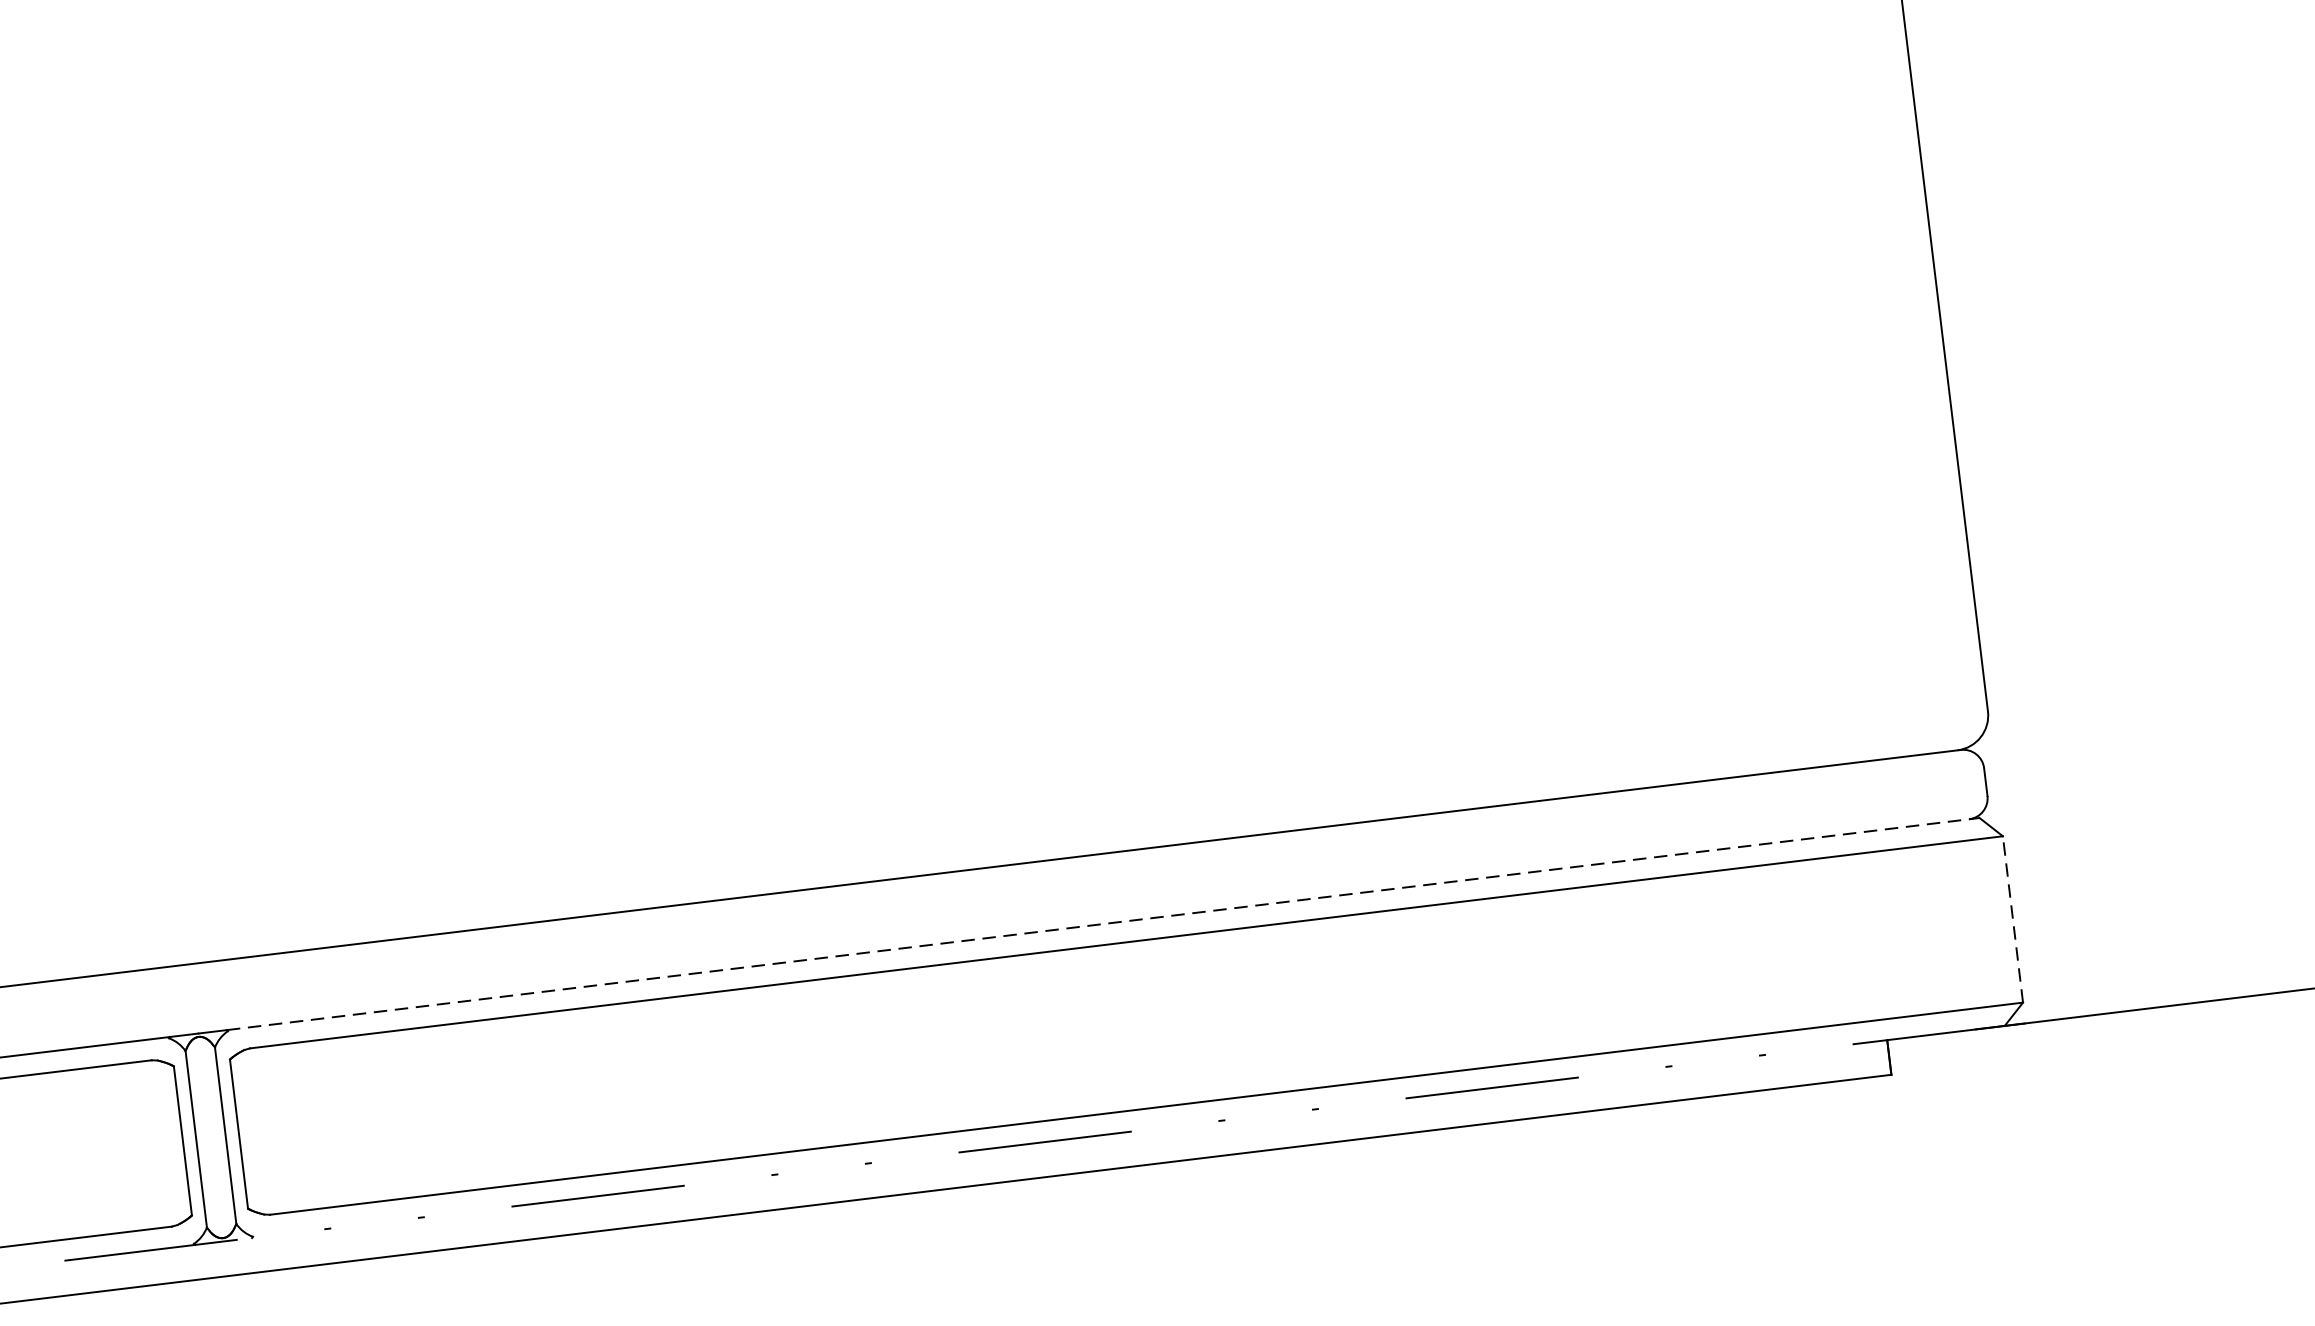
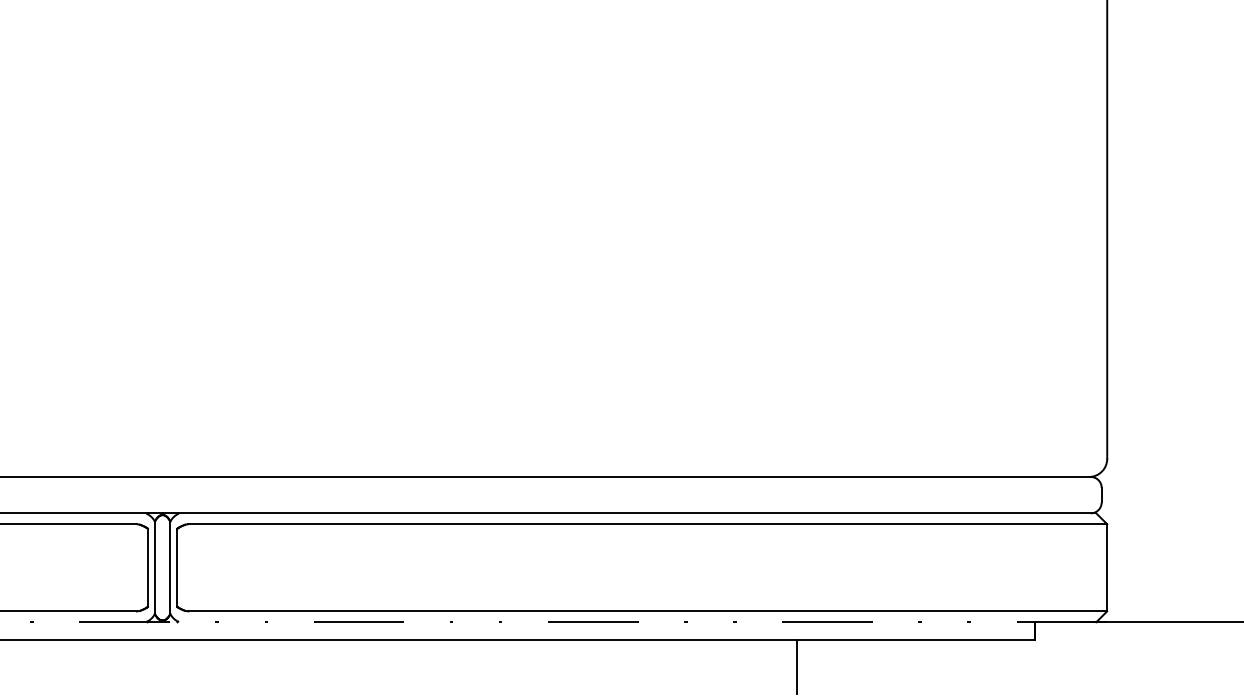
line: (2013, 918) -> (1107, 567), dashed -> solid
line: (1104, 924) -> (637, 513), dashed -> solid
line: (1443, 1179) -> (796, 666), added

